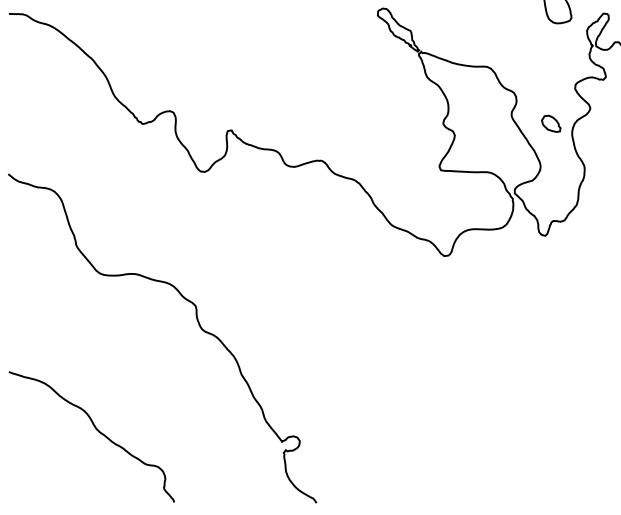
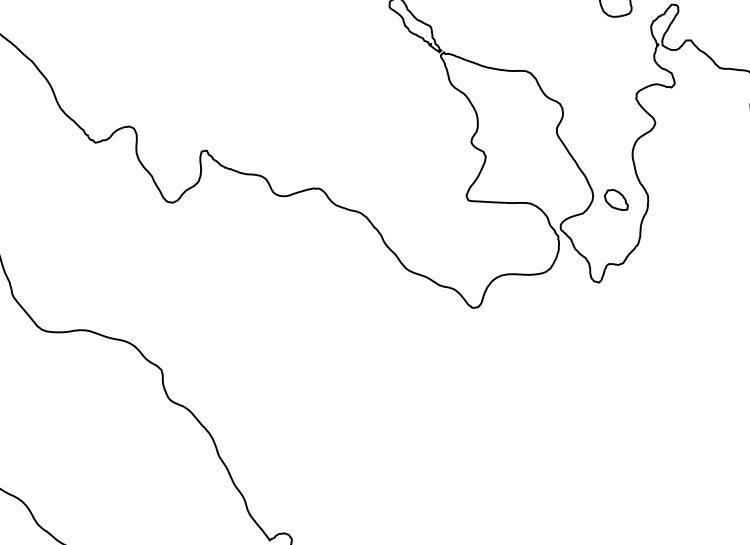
part: (551, 123) -> (616, 199), moved

